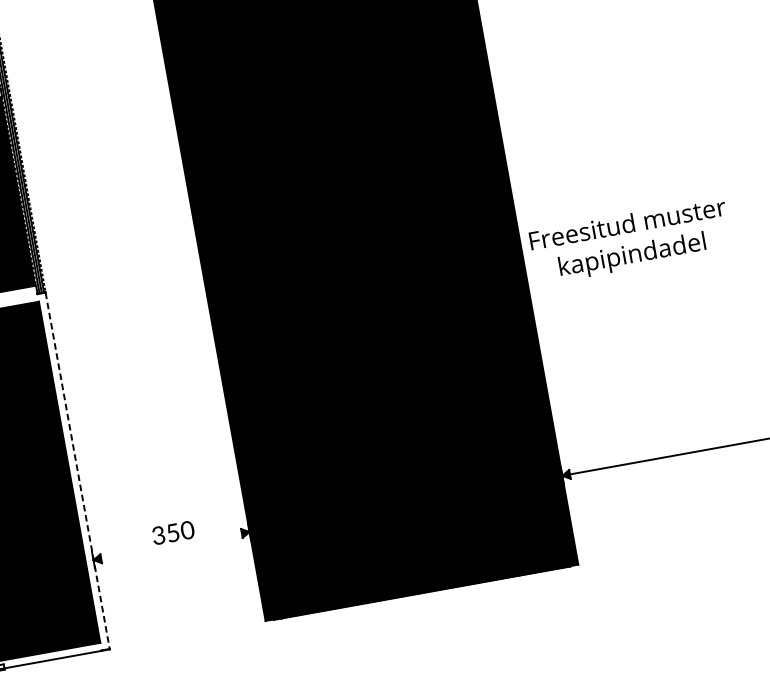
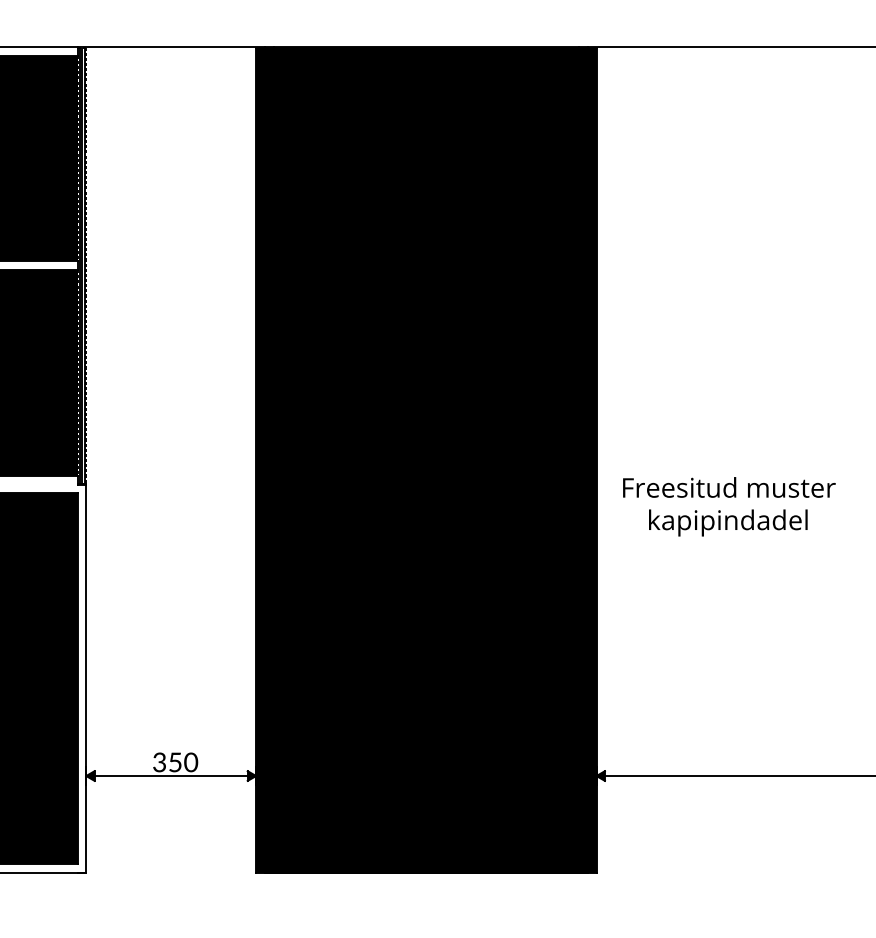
text: (630, 241) -> (729, 506), moved
line: (77, 470) -> (86, 678), dashed -> solid
line: (171, 546) -> (170, 776), added

